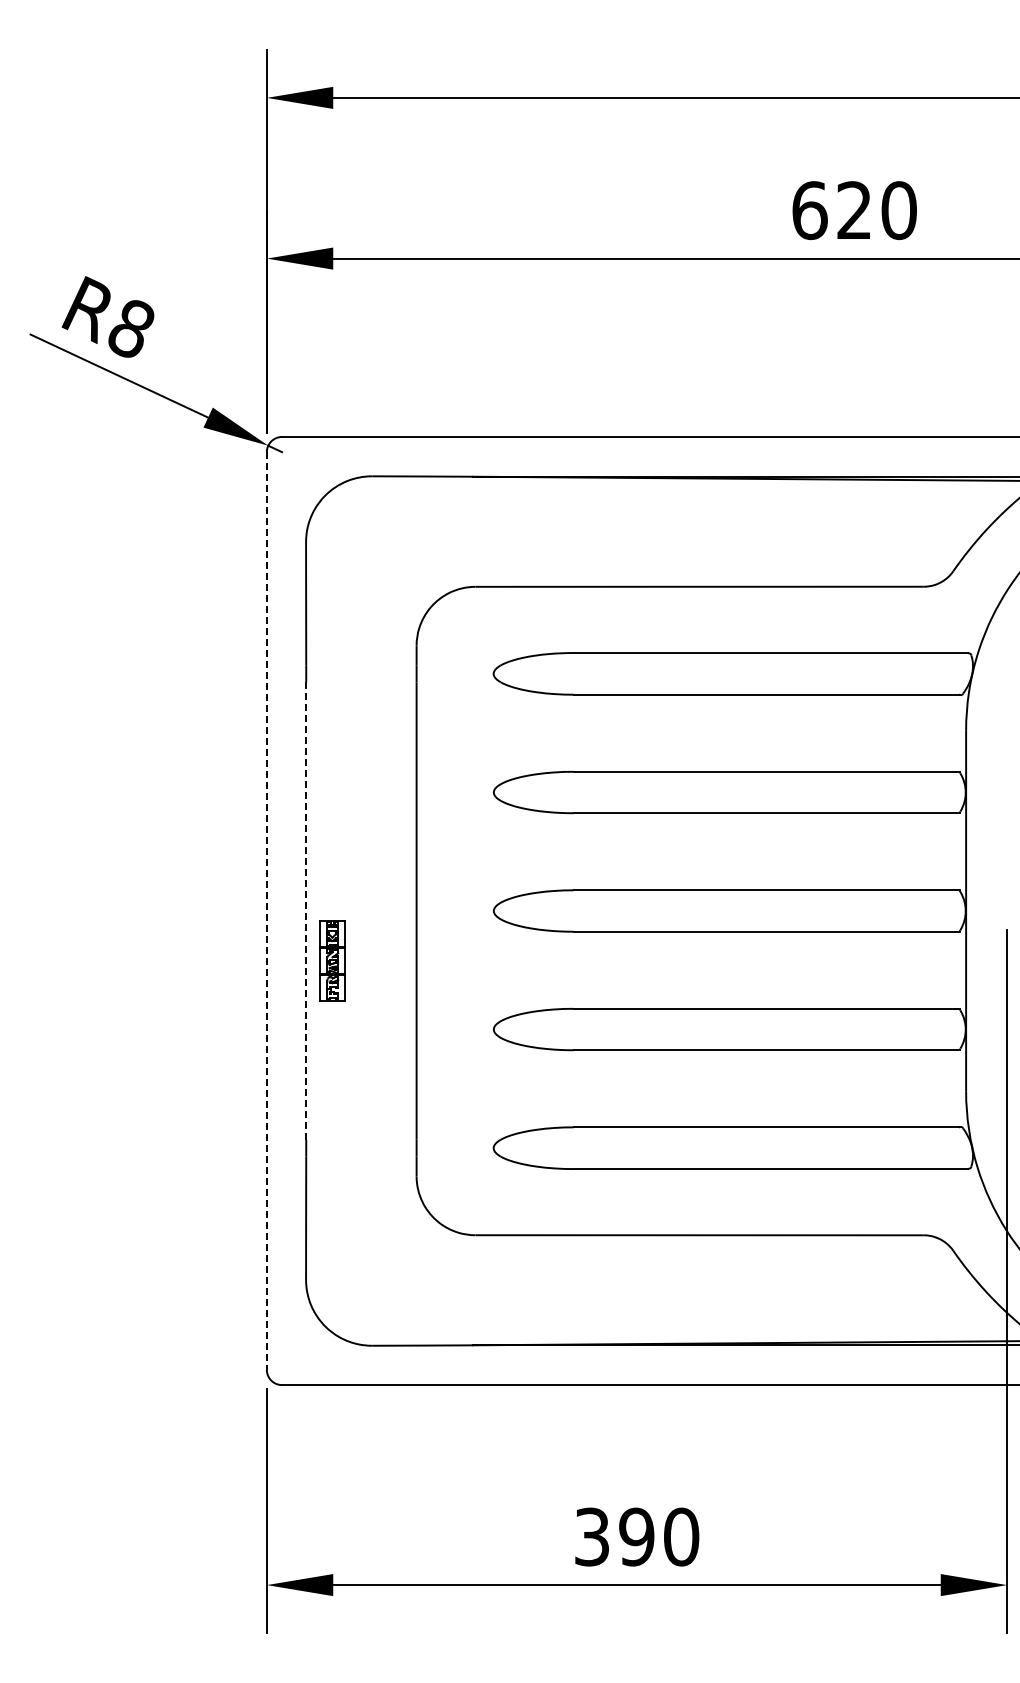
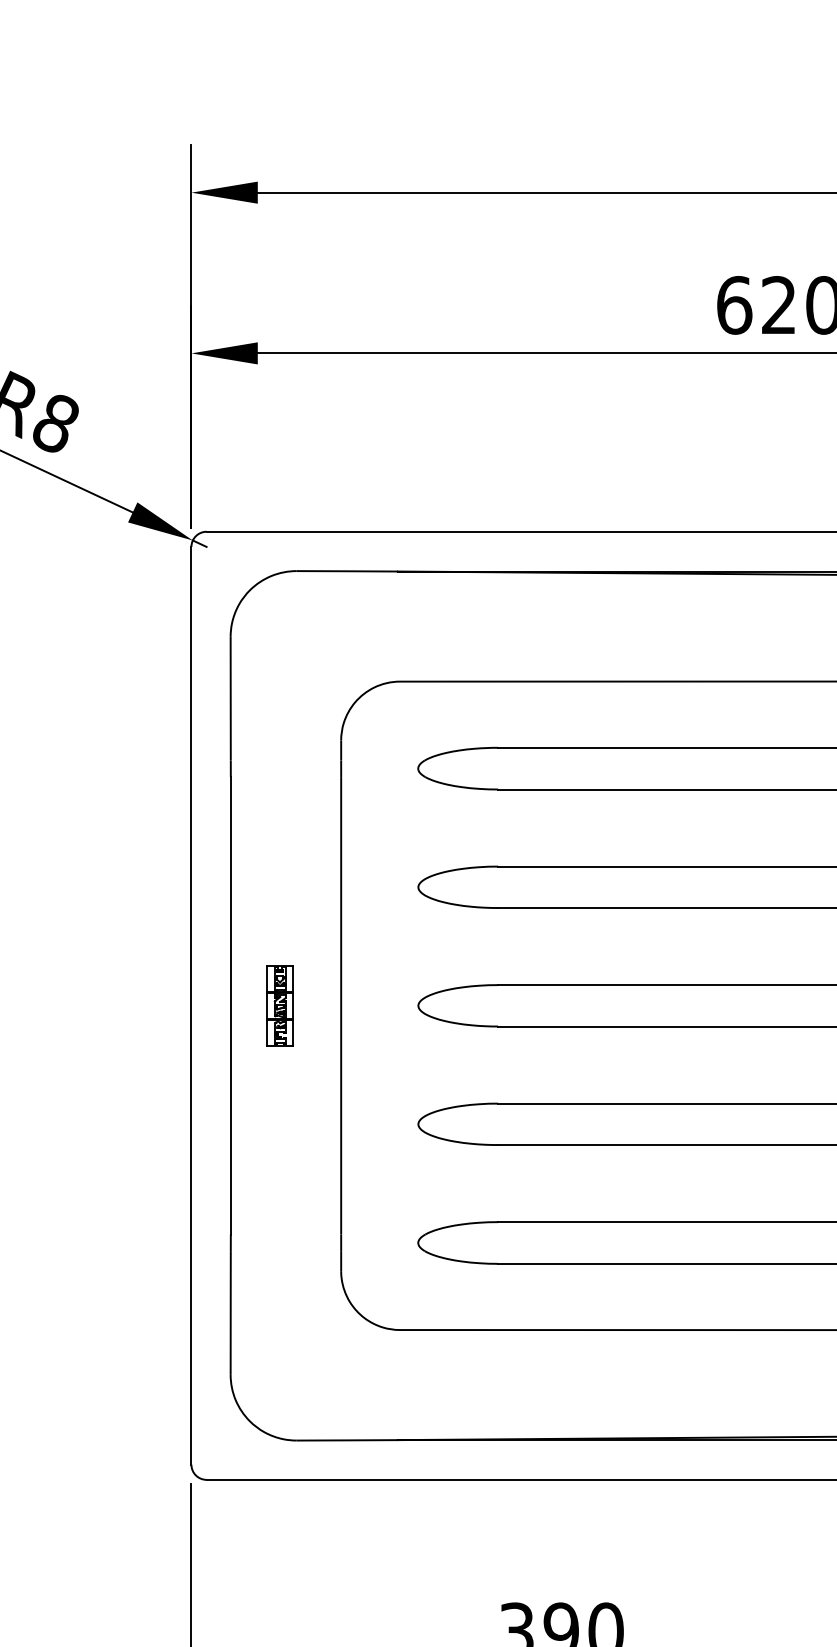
line: (266, 911) -> (191, 1006), dashed -> solid
line: (306, 911) -> (231, 1006), dashed -> solid
part: (332, 960) -> (280, 1005), moved

